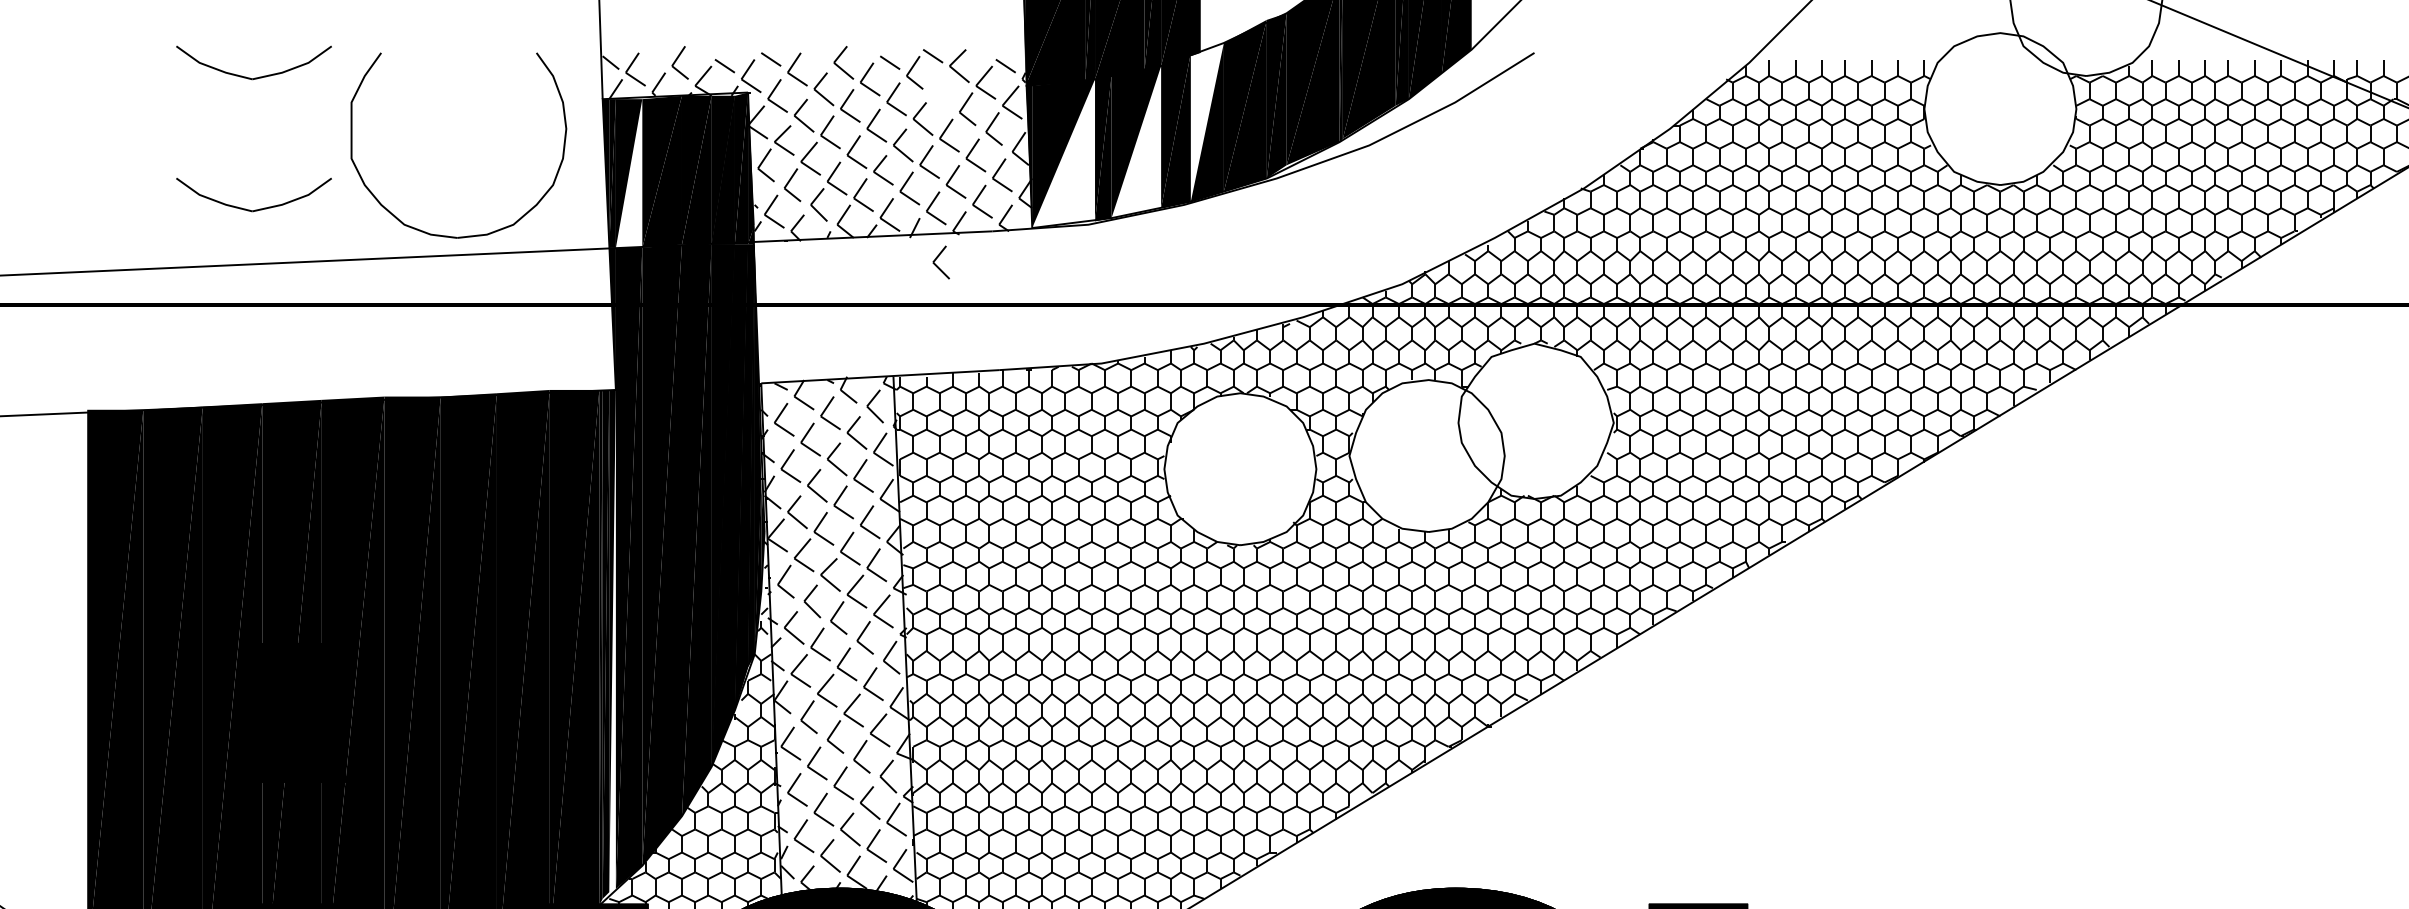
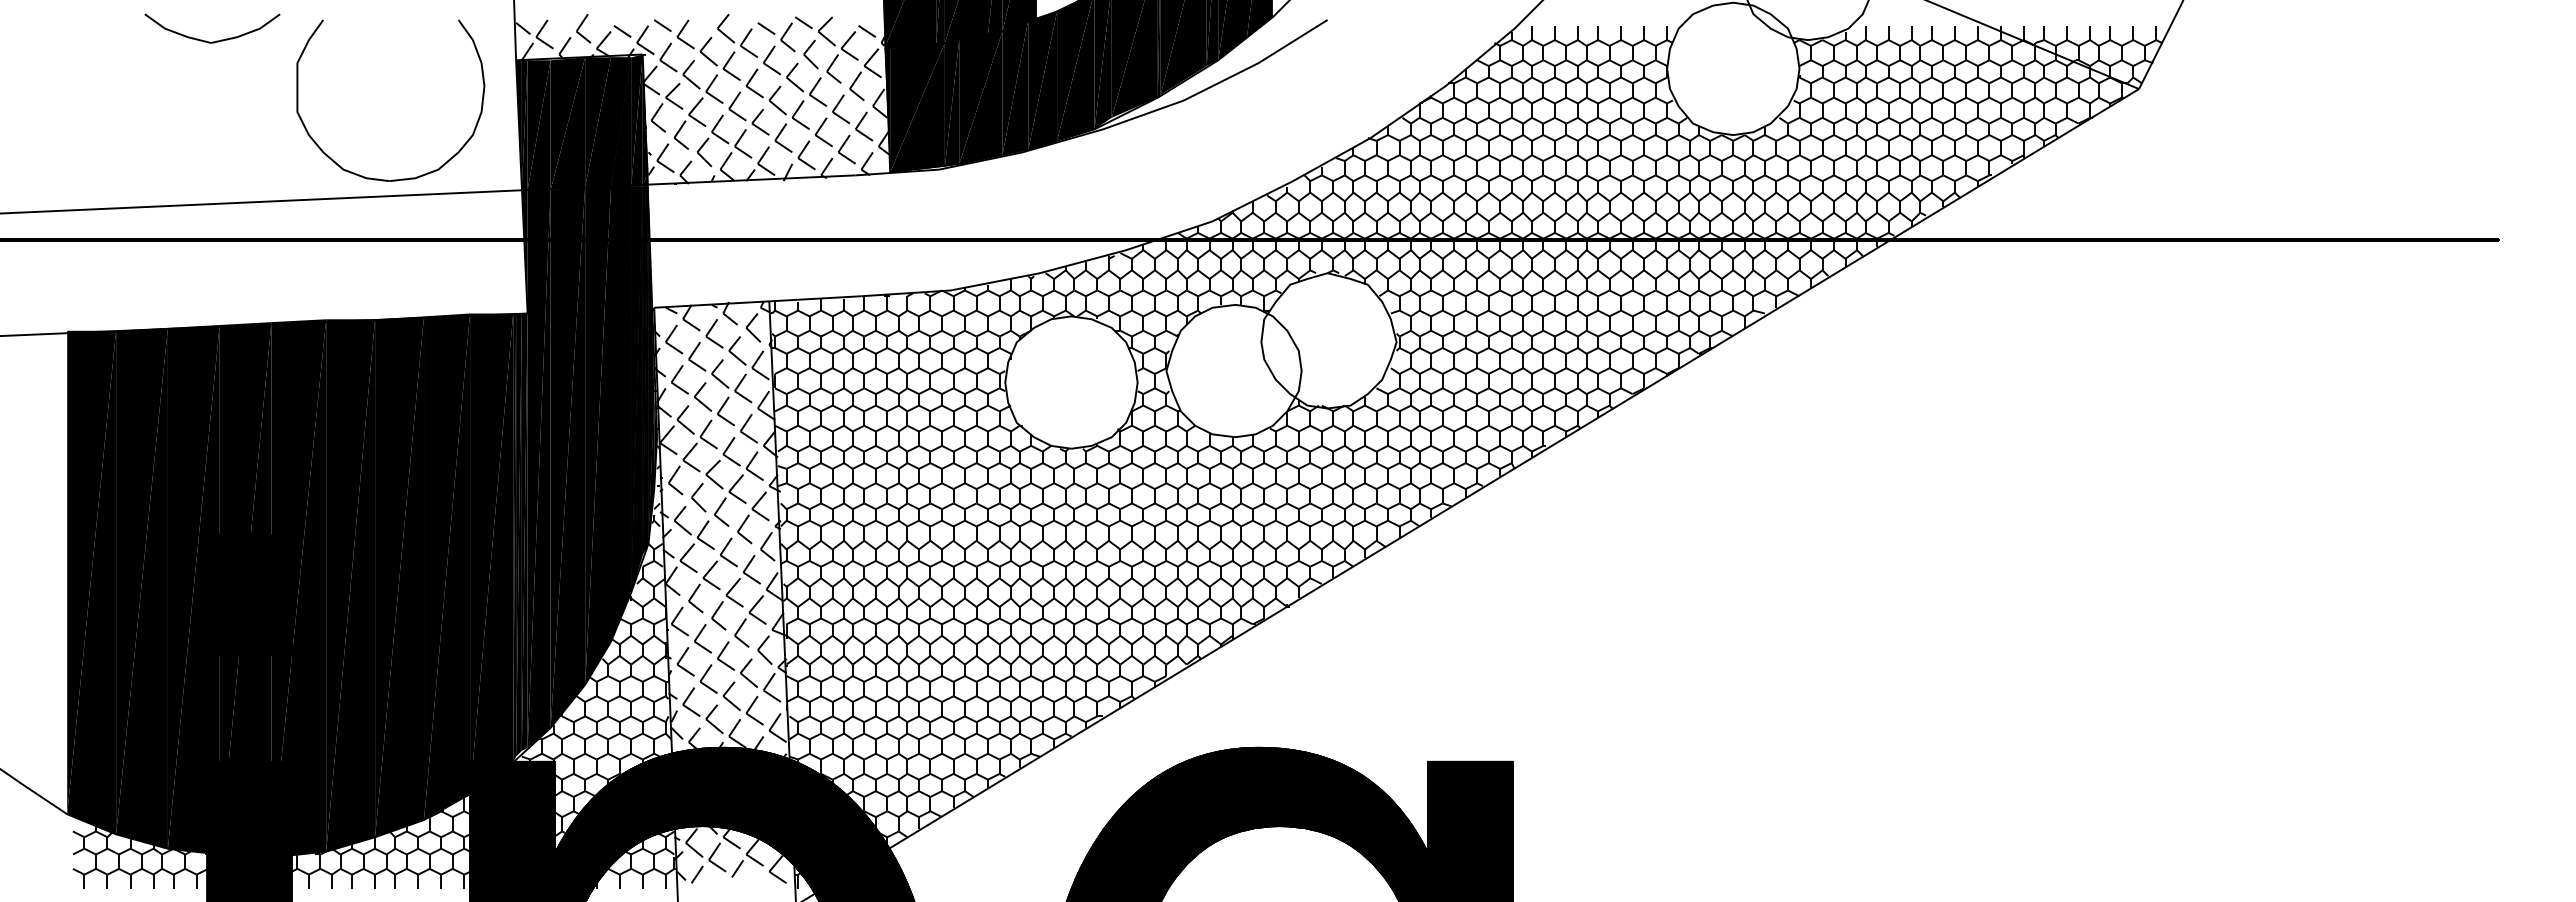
fill: (1207, 122) -> (1042, 80), added
fill: (1135, 141) -> (980, 97), added
fill: (1063, 153) -> (917, 107), added
fill: (628, 172) -> (538, 124), added
part: (258, 208) -> (216, 155), removed
part: (940, 262) -> (810, 54), moved
fill: (612, 640) -> (524, 531), added

